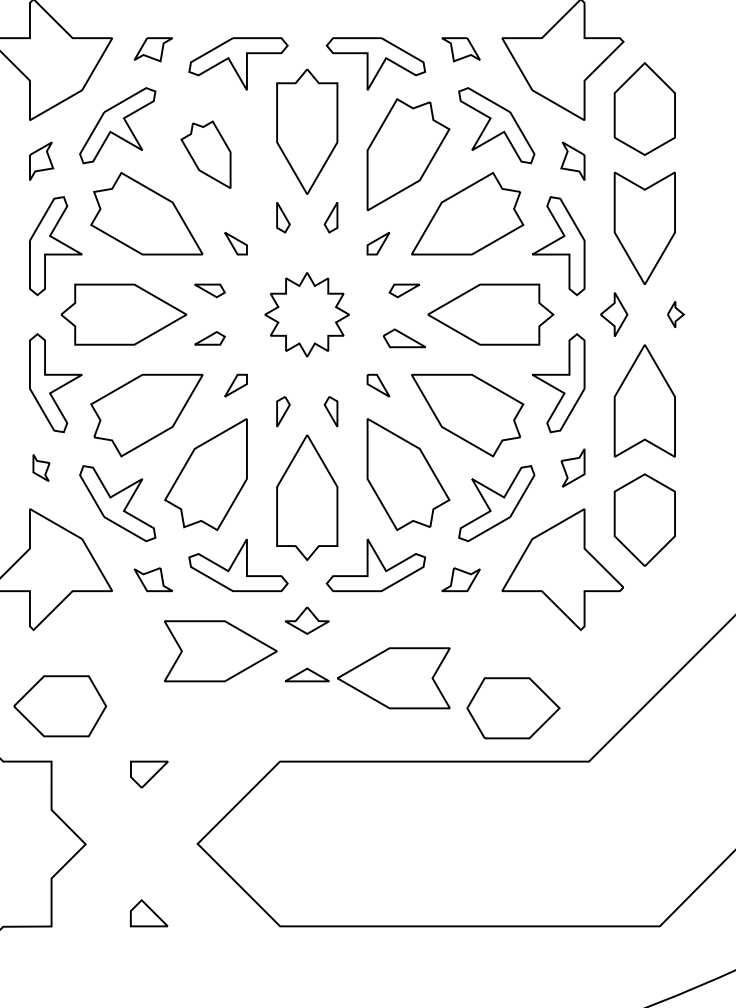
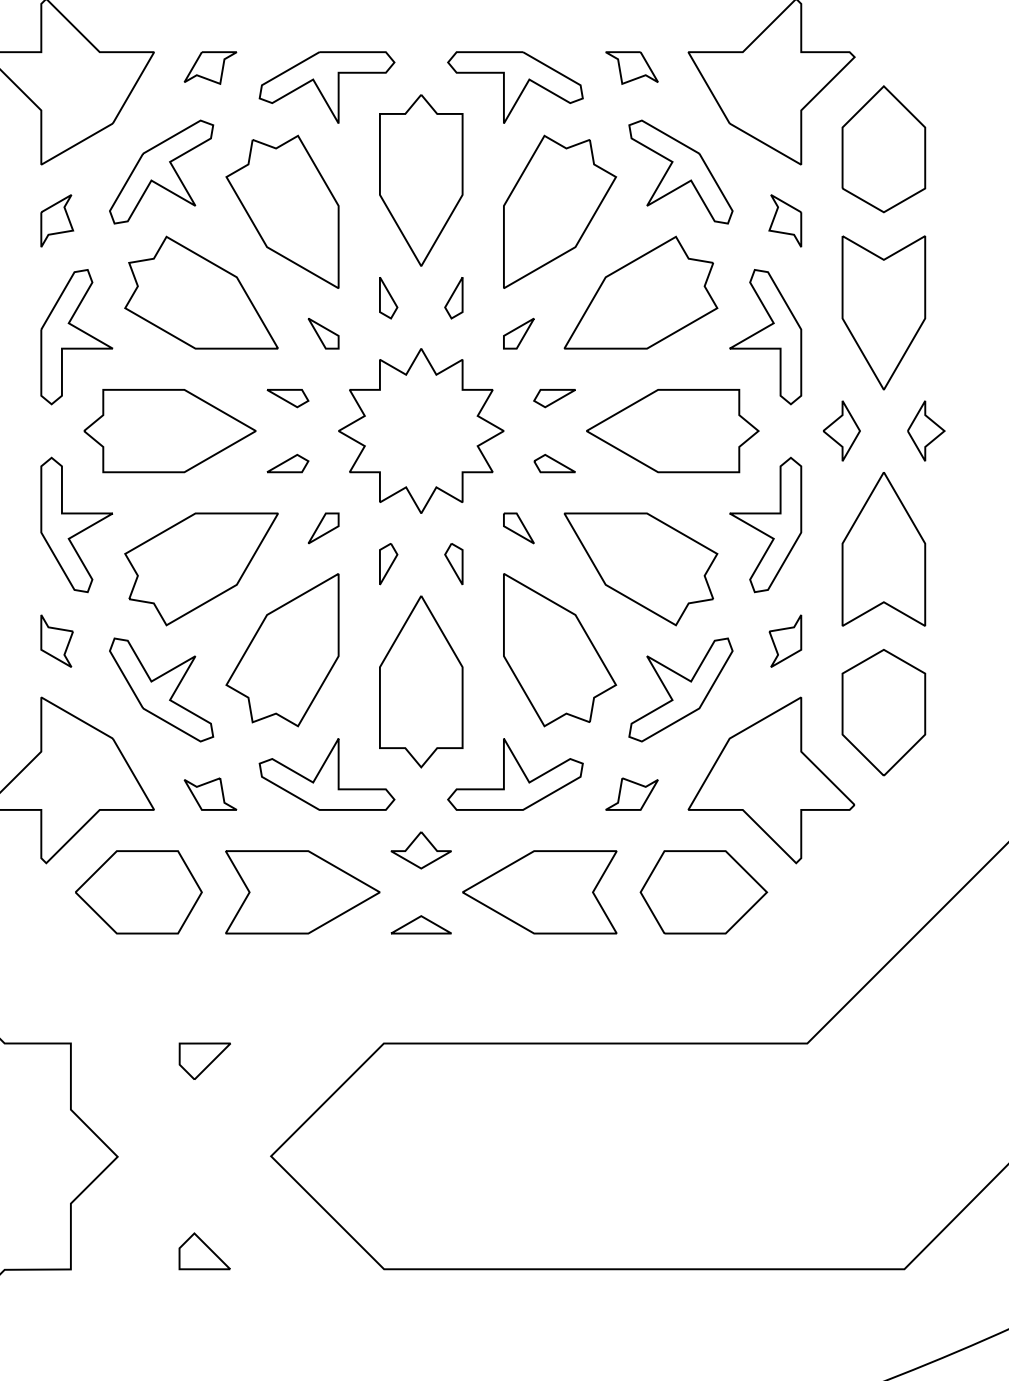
part: (205, 154) -> (281, 211), size x1.67
part: (306, 314) -> (420, 430), size x1.43
part: (675, 314) -> (925, 430), size x1.67
part: (404, 338) -> (554, 463), size x0.71
part: (41, 467) -> (57, 640), size x1.43
part: (393, 678) -> (539, 892), moved
part: (60, 706) -> (139, 892), moved
part: (513, 708) -> (703, 892), moved

